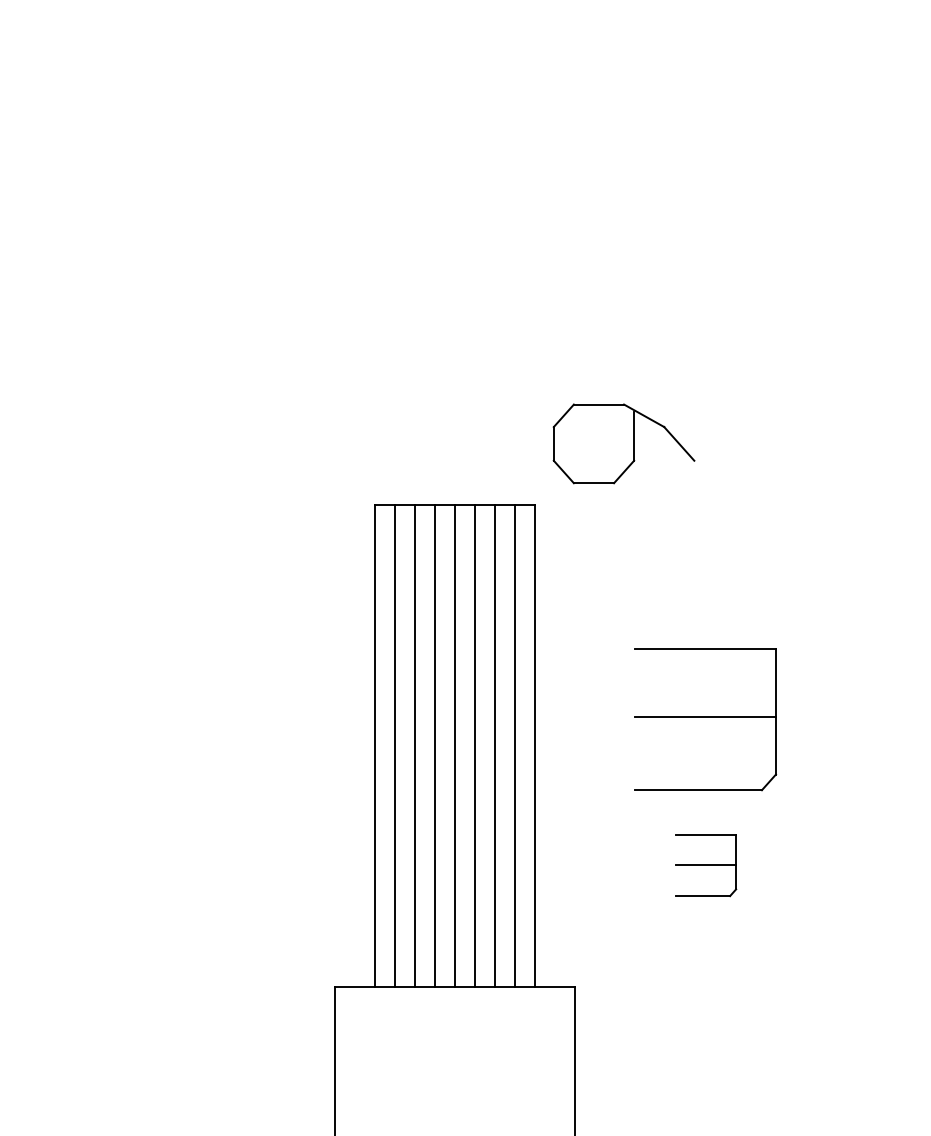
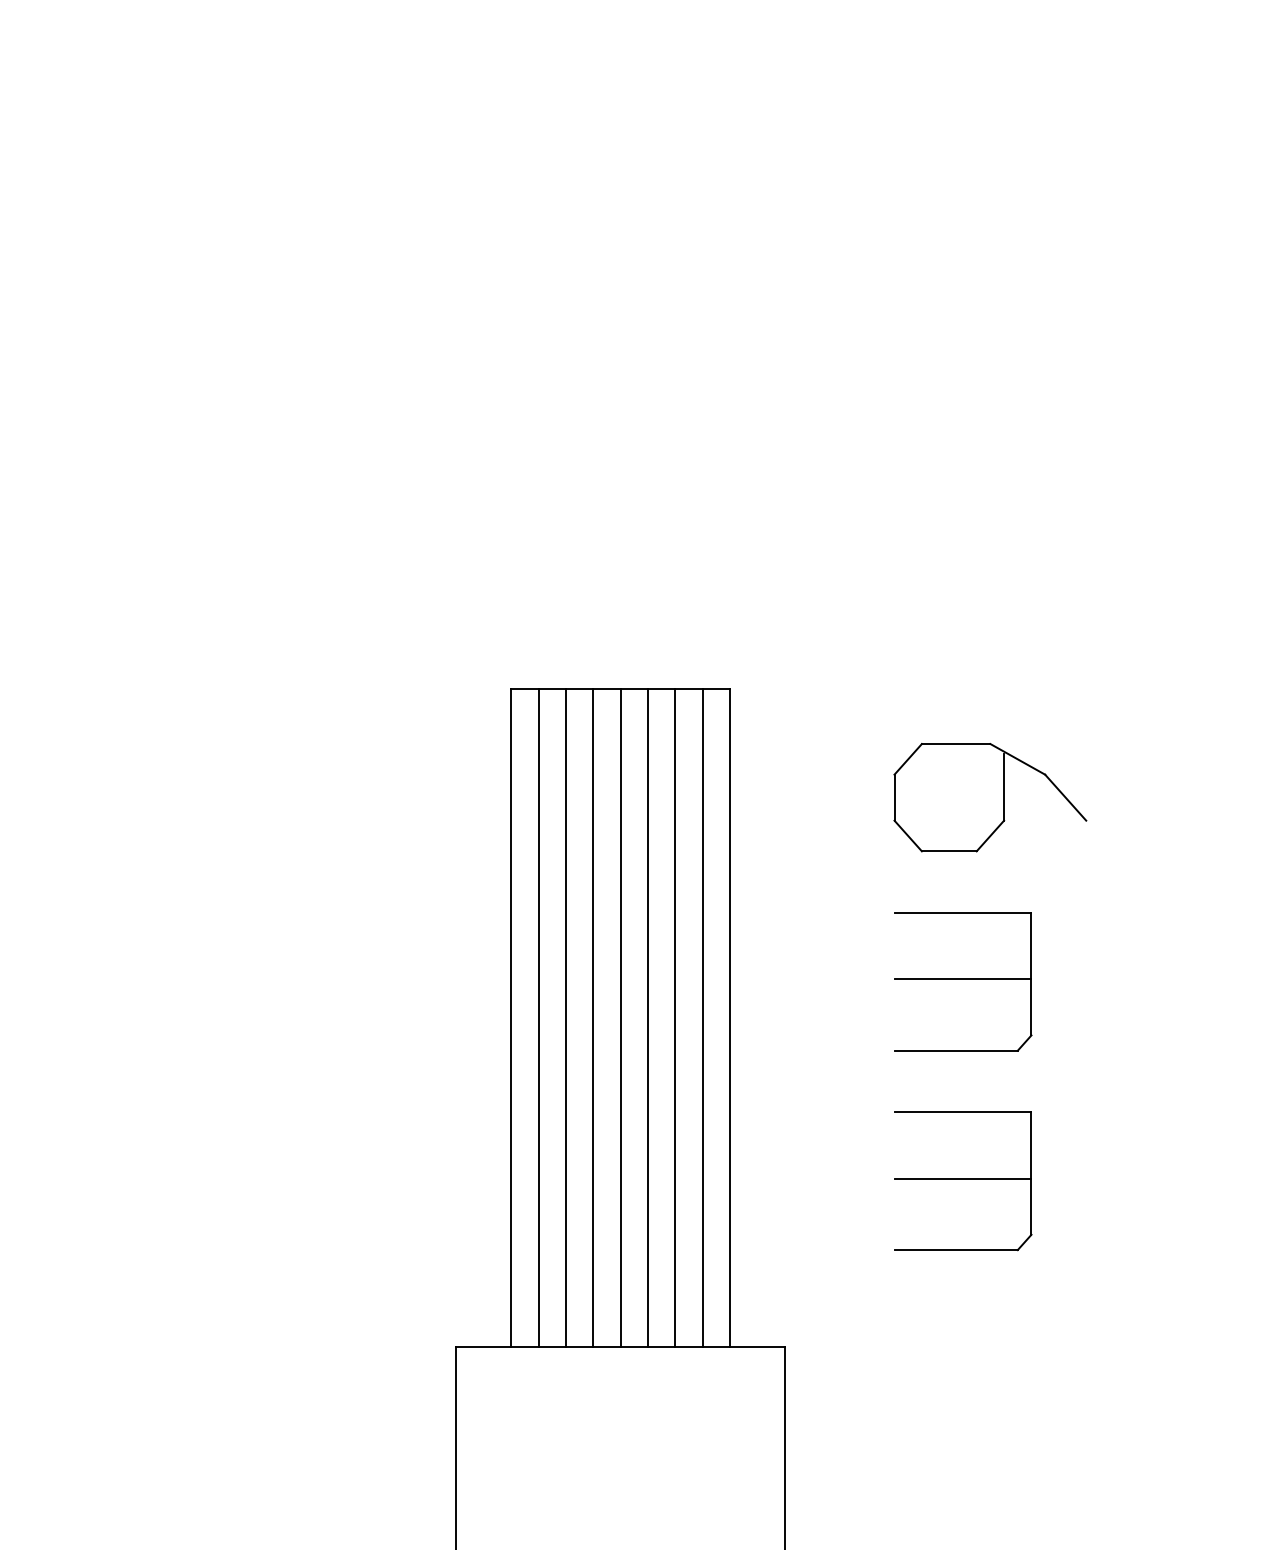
part: (624, 443) -> (990, 797), moved
part: (706, 719) -> (963, 981), size x0.71
part: (706, 865) -> (963, 1181), size x1.67

